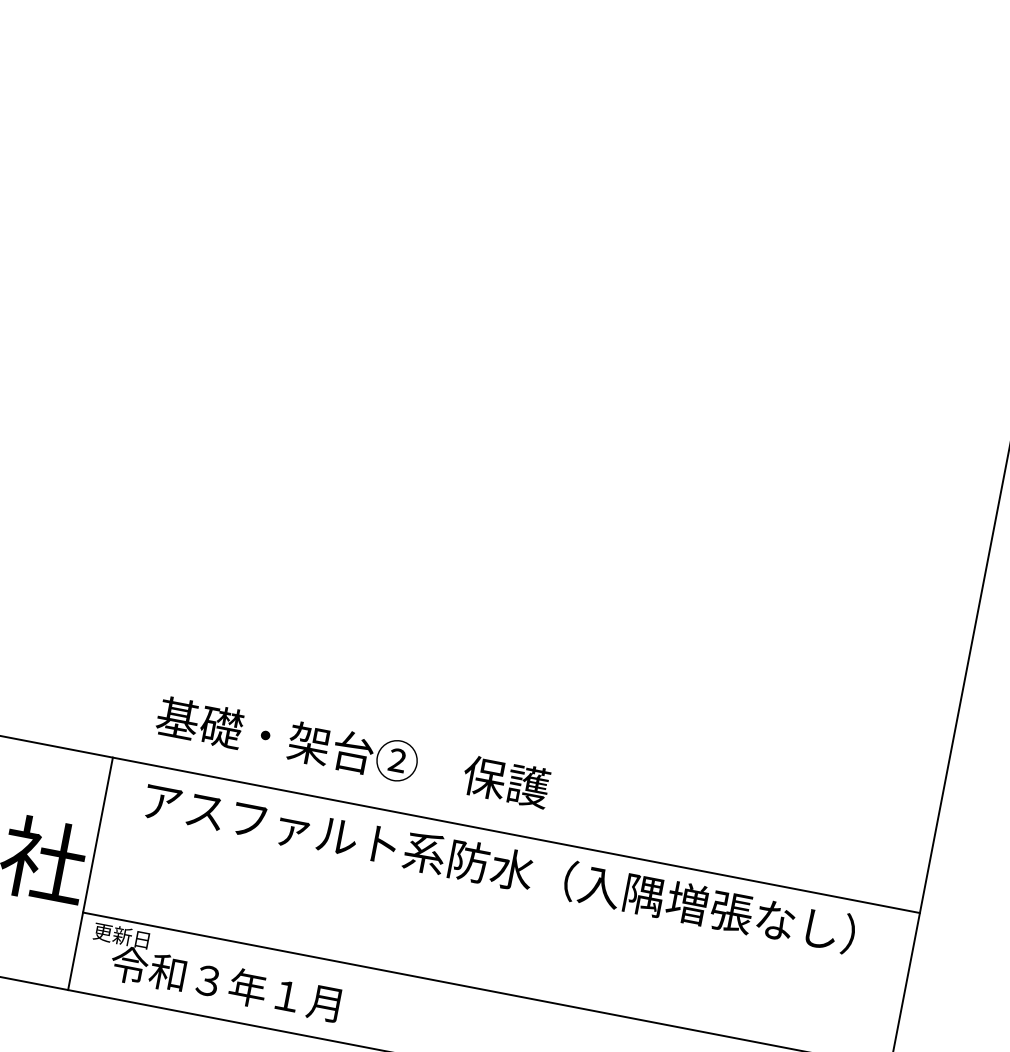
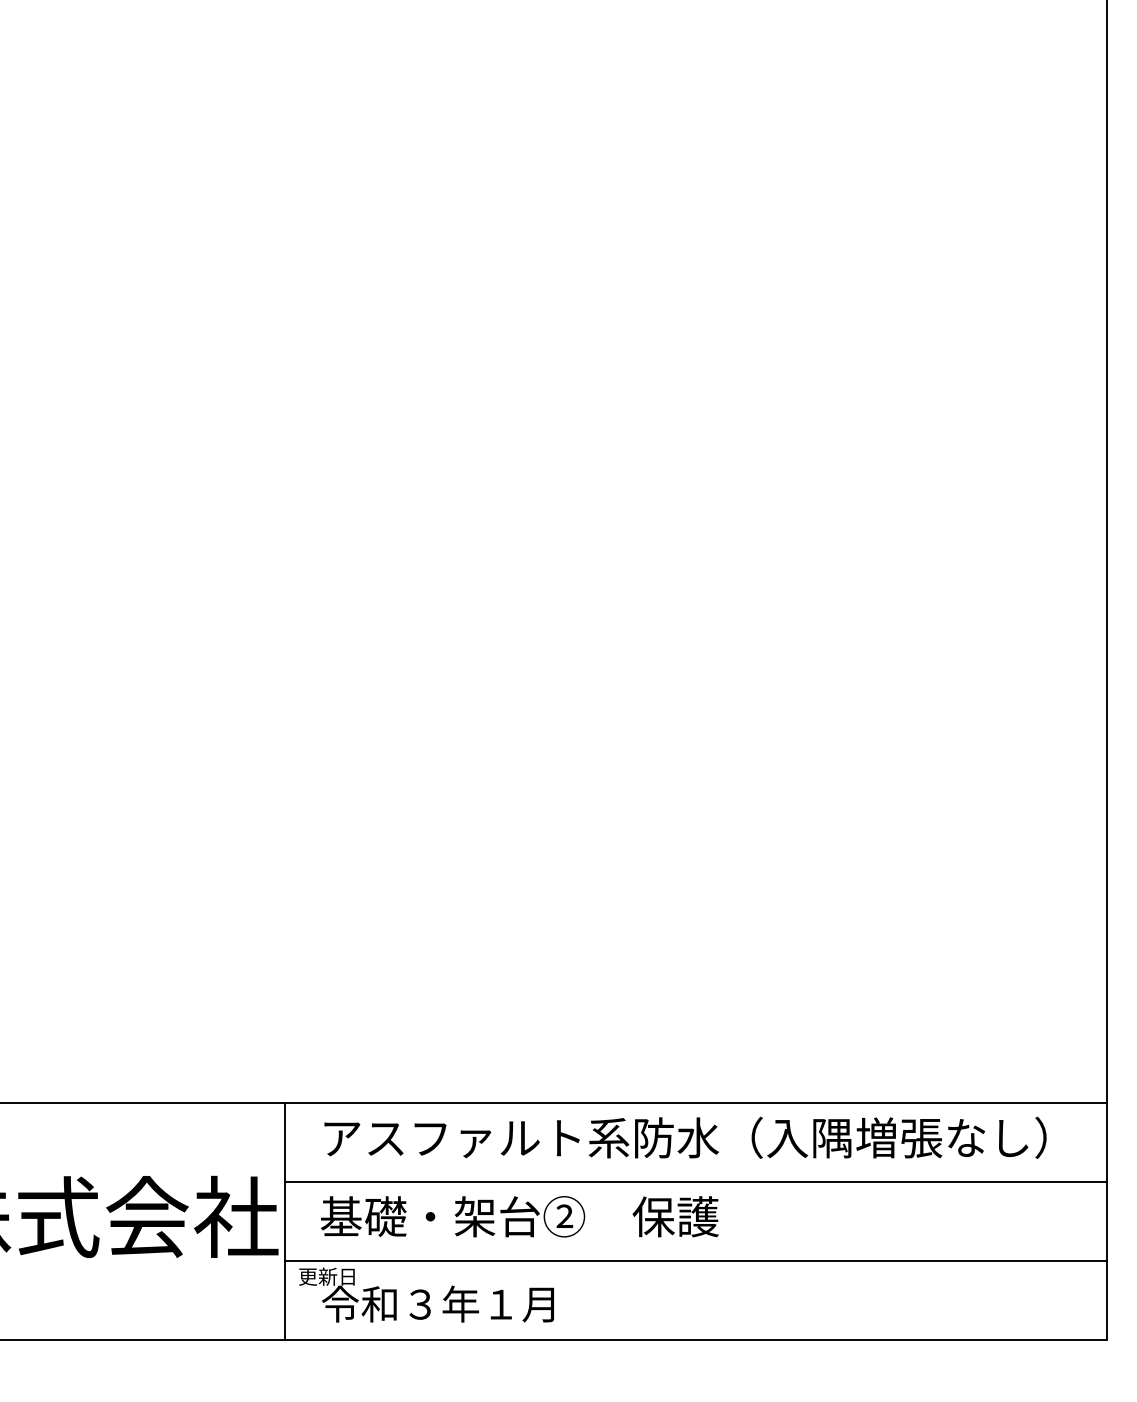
text: (353, 752) -> (519, 1216), moved
line: (501, 912) -> (695, 1182), added

